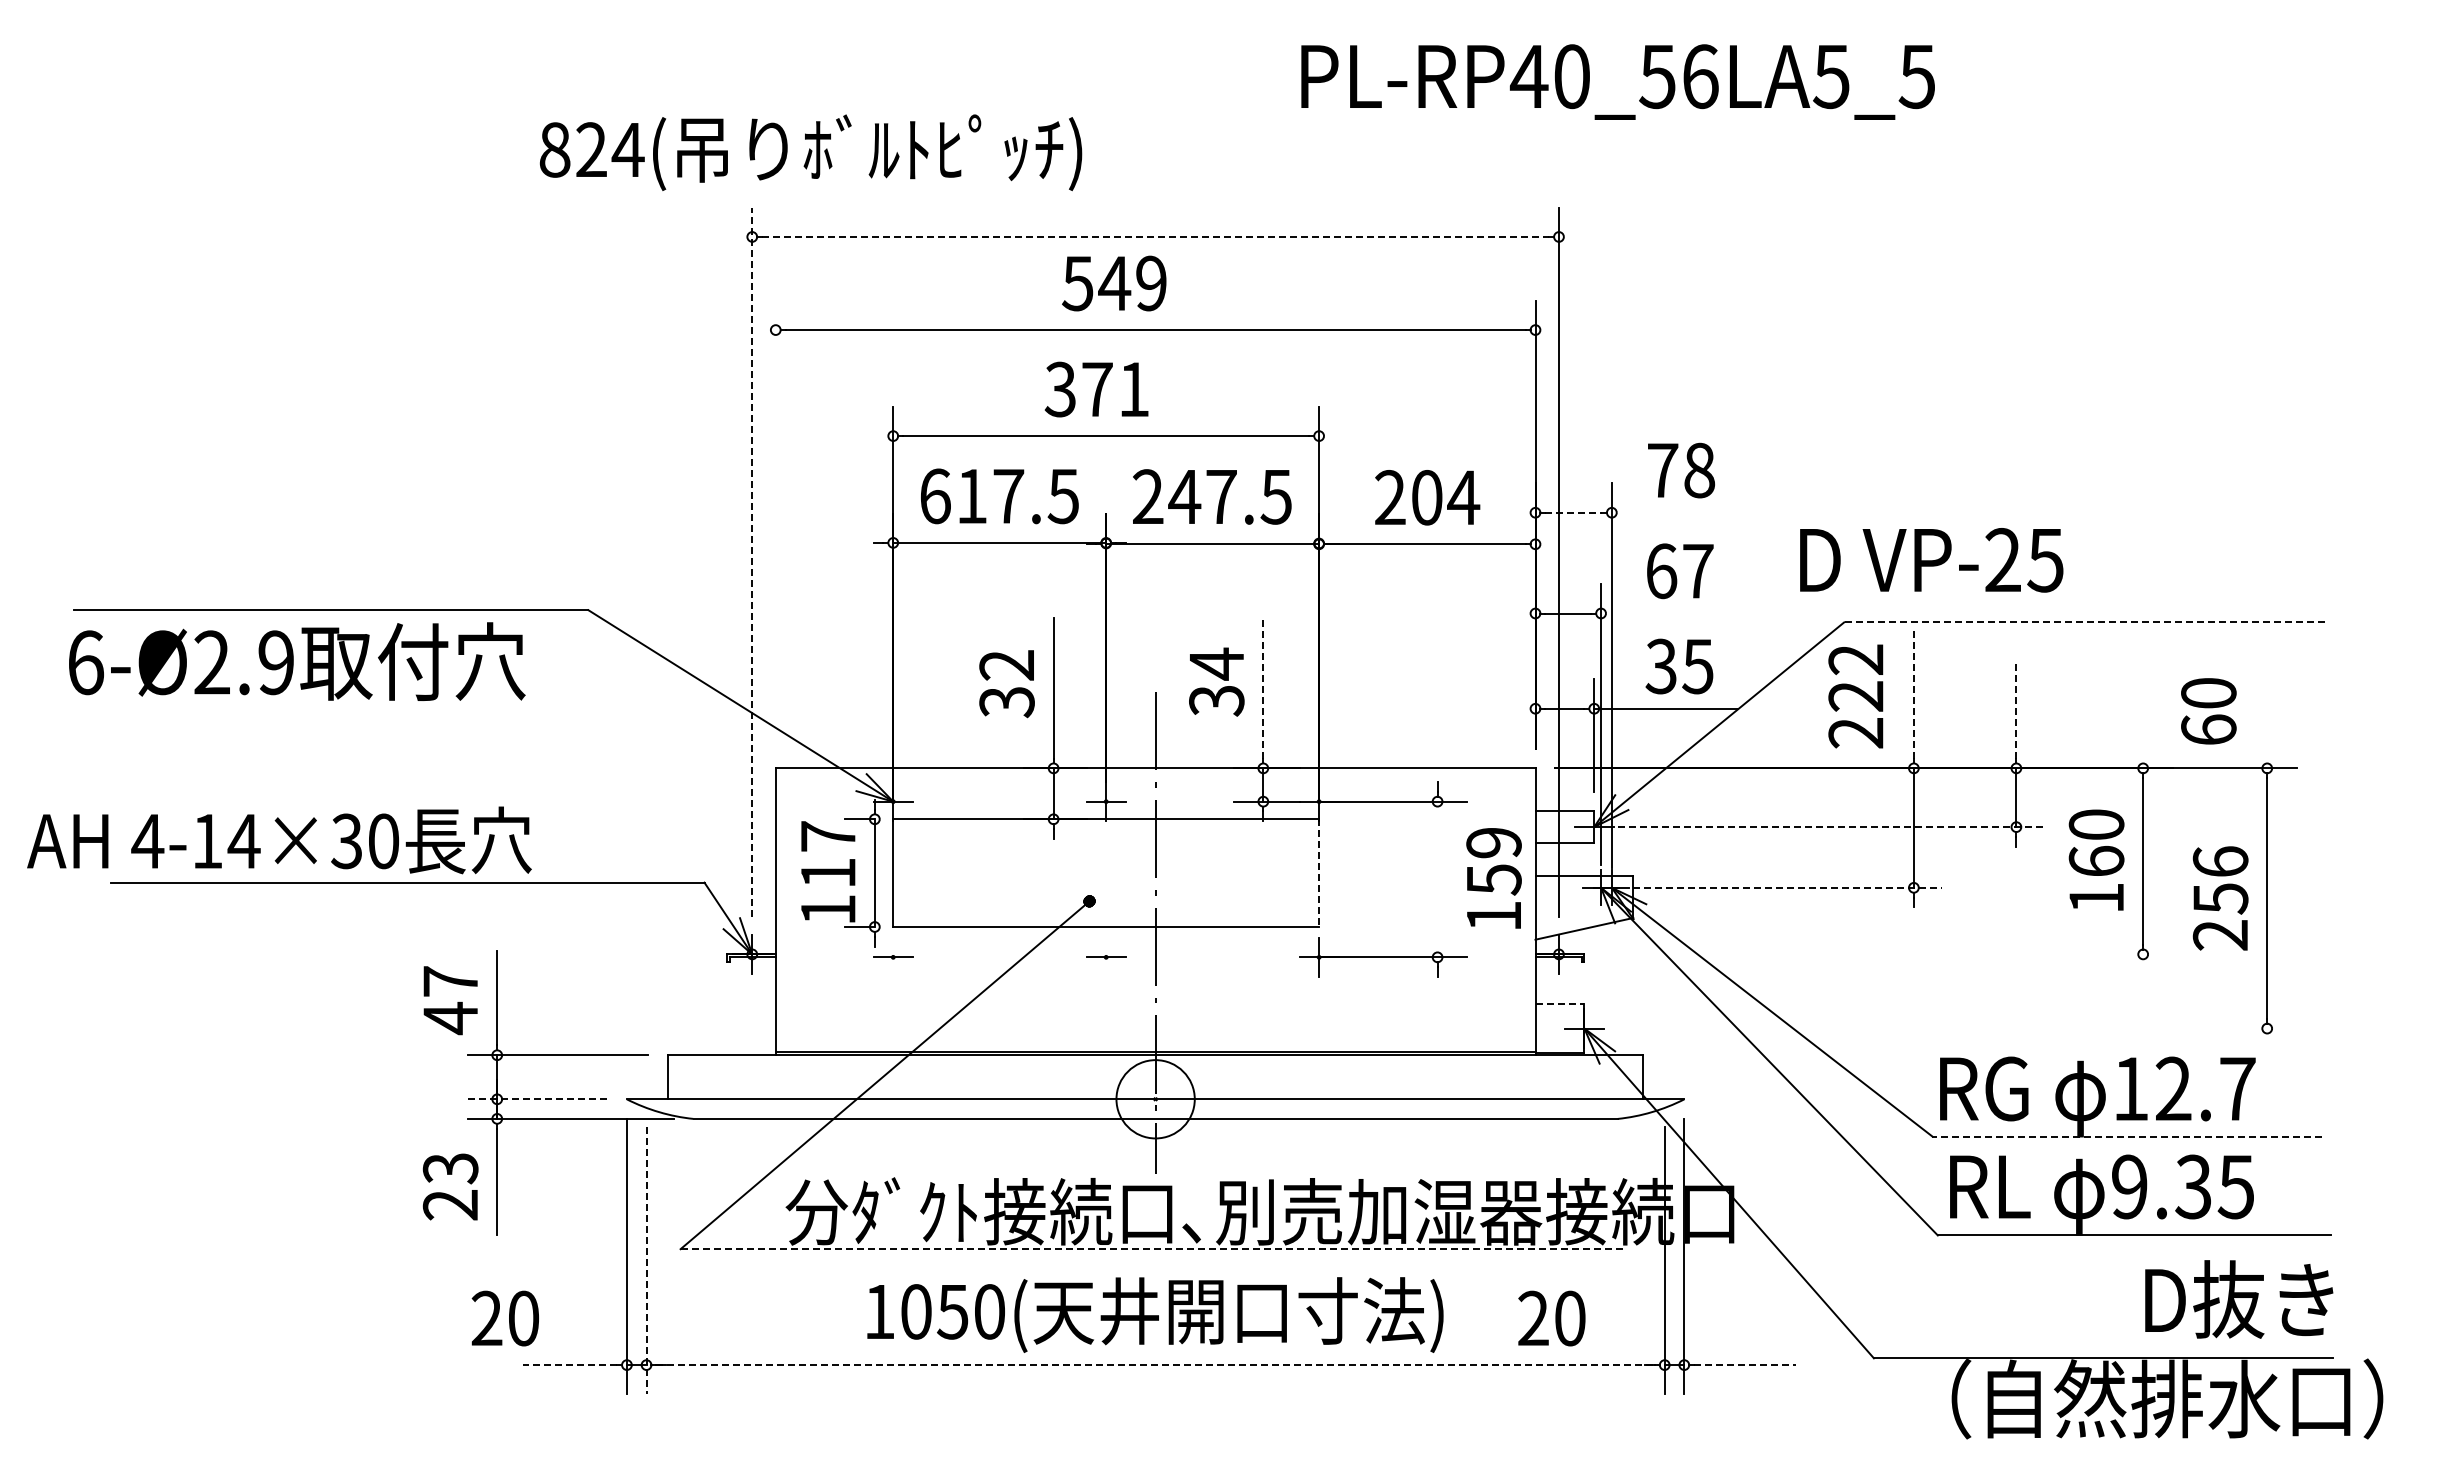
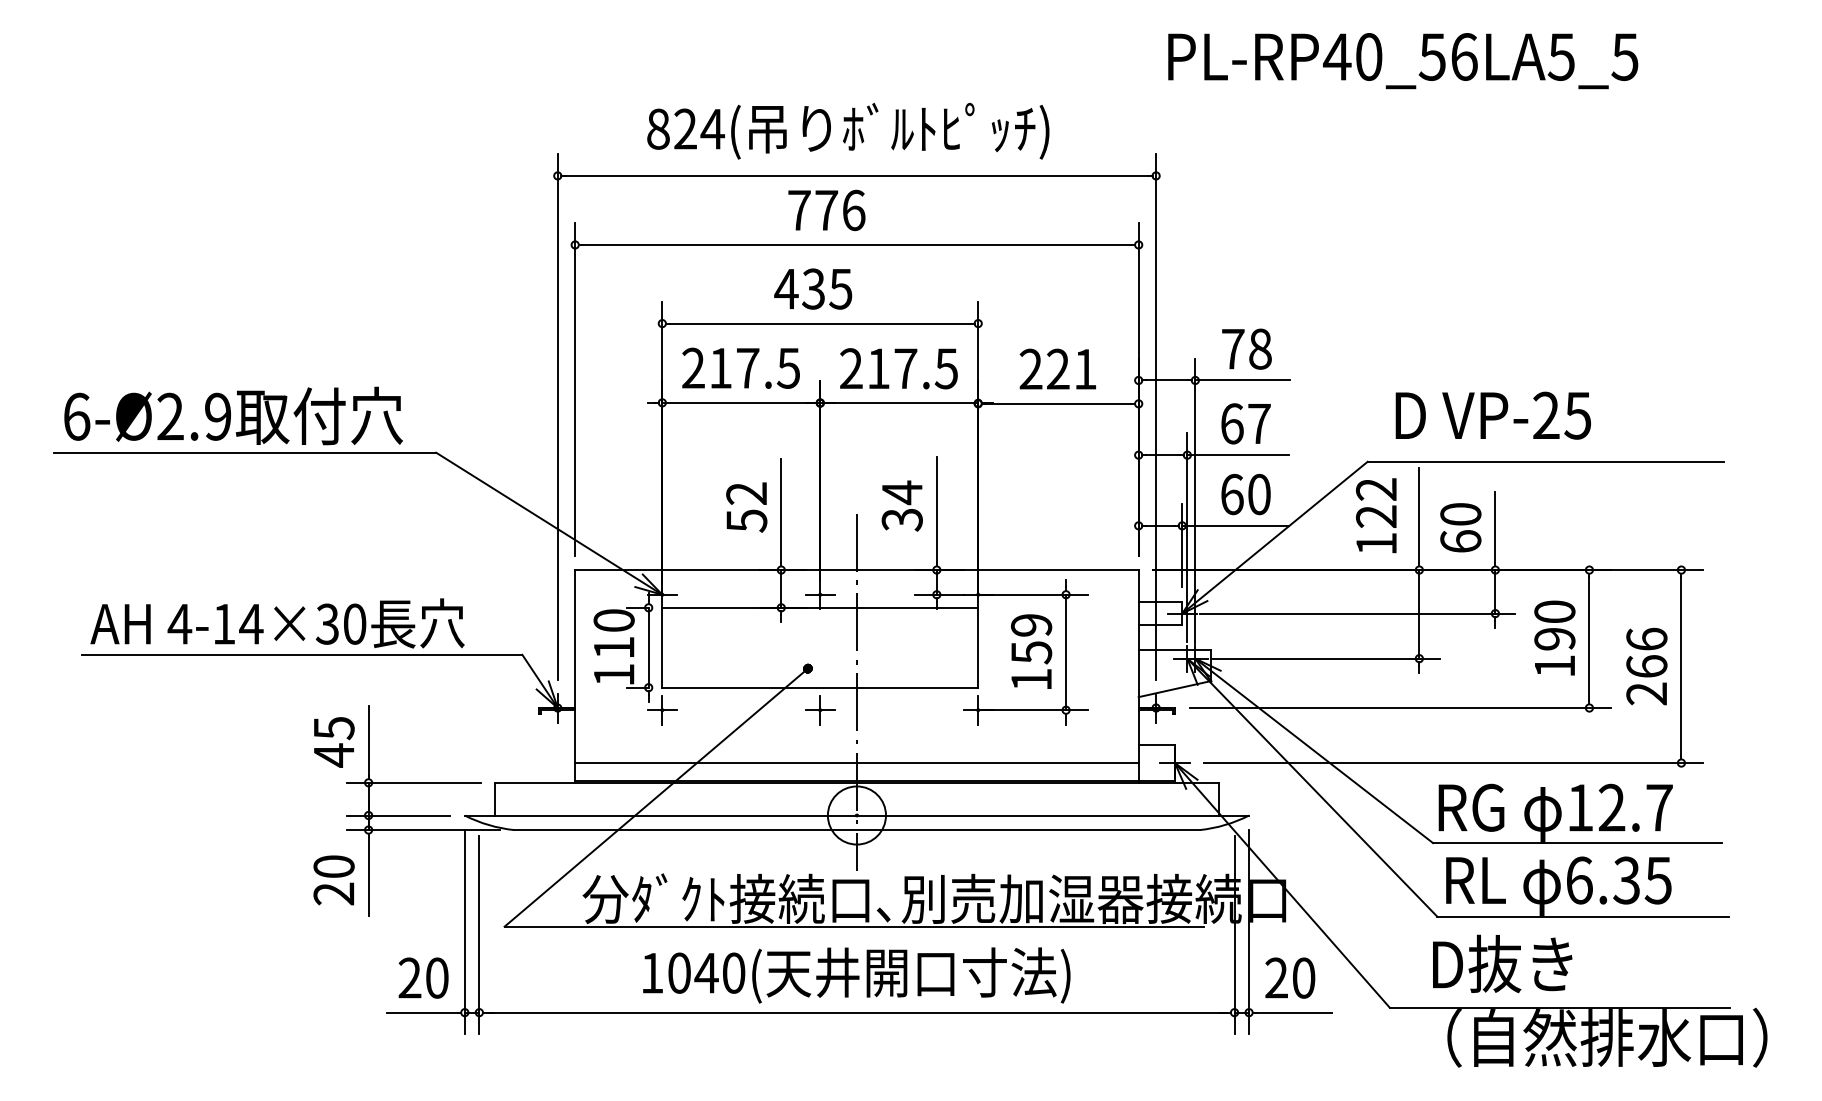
text: (1617, 81) -> (1402, 60), moved
text: (810, 152) -> (847, 131), moved
line: (1155, 236) -> (856, 175), dashed -> solid
text: (1114, 283) -> (826, 210), 549 -> 776
text: (1096, 389) -> (813, 289), 371 -> 435
text: (935, 496) -> (693, 368), 617.5 -> 217.5
text: (1184, 496) -> (878, 368), 247.5 -> 217.5
text: (1445, 497) -> (1071, 369), 204 -> 221
line: (1574, 512) -> (1167, 380), dashed -> solid
line: (1675, 512) -> (1242, 380), added
line: (775, 524) -> (575, 389), added
text: (1931, 560) -> (1493, 415), moved
line: (752, 562) -> (557, 417), dashed -> solid
line: (1669, 613) -> (1238, 455), added
line: (2083, 622) -> (1545, 461), dashed -> solid
text: (297, 661) -> (233, 415), moved
text: (1679, 666) -> (1245, 494), 35 -> 60
line: (1263, 686) -> (936, 509), dashed -> solid
line: (1913, 694) -> (1419, 515), dashed -> solid
text: (1006, 702) -> (746, 521), 32 -> 52
line: (2016, 710) -> (1495, 527), dashed -> solid
text: (2208, 711) -> (1460, 527), moved
text: (1855, 733) -> (1376, 544), 222 -> 122
line: (1830, 827) -> (1357, 613), dashed -> solid
text: (828, 836) -> (614, 620), 117 -> 110
text: (279, 840) -> (277, 623), moved
text: (2096, 860) -> (1554, 638), 160 -> 190
line: (1319, 873) -> (978, 648), dashed -> solid
text: (1493, 878) -> (1031, 651), moved
line: (1437, 879) -> (1066, 652), added
line: (1788, 887) -> (1326, 658), dashed -> solid
text: (2220, 898) -> (1646, 666), 256 -> 266
line: (1888, 954) -> (1400, 708), added
line: (893, 956) -> (662, 709), added
line: (1106, 956) -> (820, 709), added
text: (450, 981) -> (333, 728), 47 -> 45
line: (1560, 1004) -> (1157, 745), dashed -> solid
line: (1155, 1028) -> (856, 762), added
line: (1959, 1028) -> (1453, 762), added
line: (537, 1099) -> (398, 815), dashed -> solid
line: (2127, 1136) -> (1577, 843), dashed -> solid
text: (450, 1168) -> (333, 866), 23 -> 20
text: (2129, 1186) -> (1579, 880), 9.35 -> 6.35
line: (1151, 1249) -> (853, 926), dashed -> solid
line: (646, 1261) -> (479, 935), dashed -> solid
text: (2239, 1299) -> (1502, 963), moved
text: (952, 1312) -> (706, 973), 1050( -> 1040(
text: (504, 1318) -> (422, 978), moved
text: (1551, 1318) -> (1290, 978), moved
line: (569, 1365) -> (422, 1012), dashed -> solid
line: (1156, 1365) -> (857, 1012), dashed -> solid
line: (1744, 1365) -> (1293, 1012), dashed -> solid

